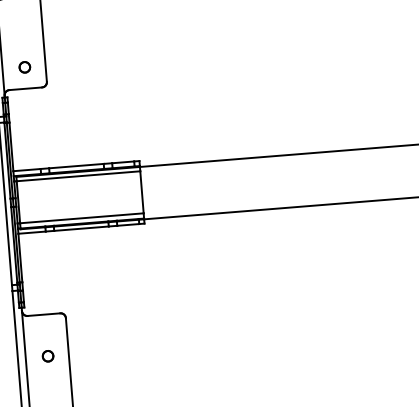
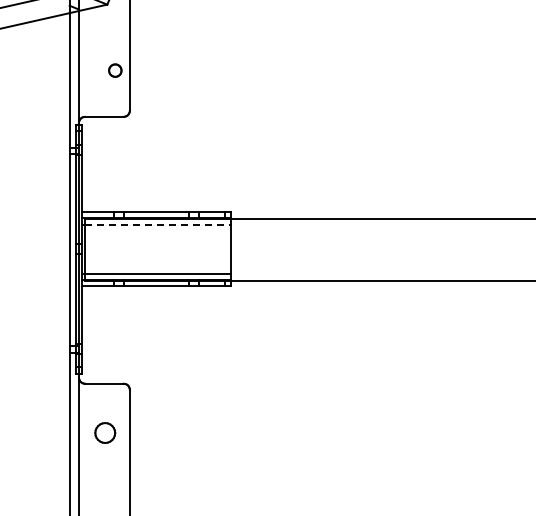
part: (24, 67) -> (115, 70), moved
line: (78, 176) -> (158, 224), solid -> dashed
part: (48, 355) -> (105, 432), size x1.6

